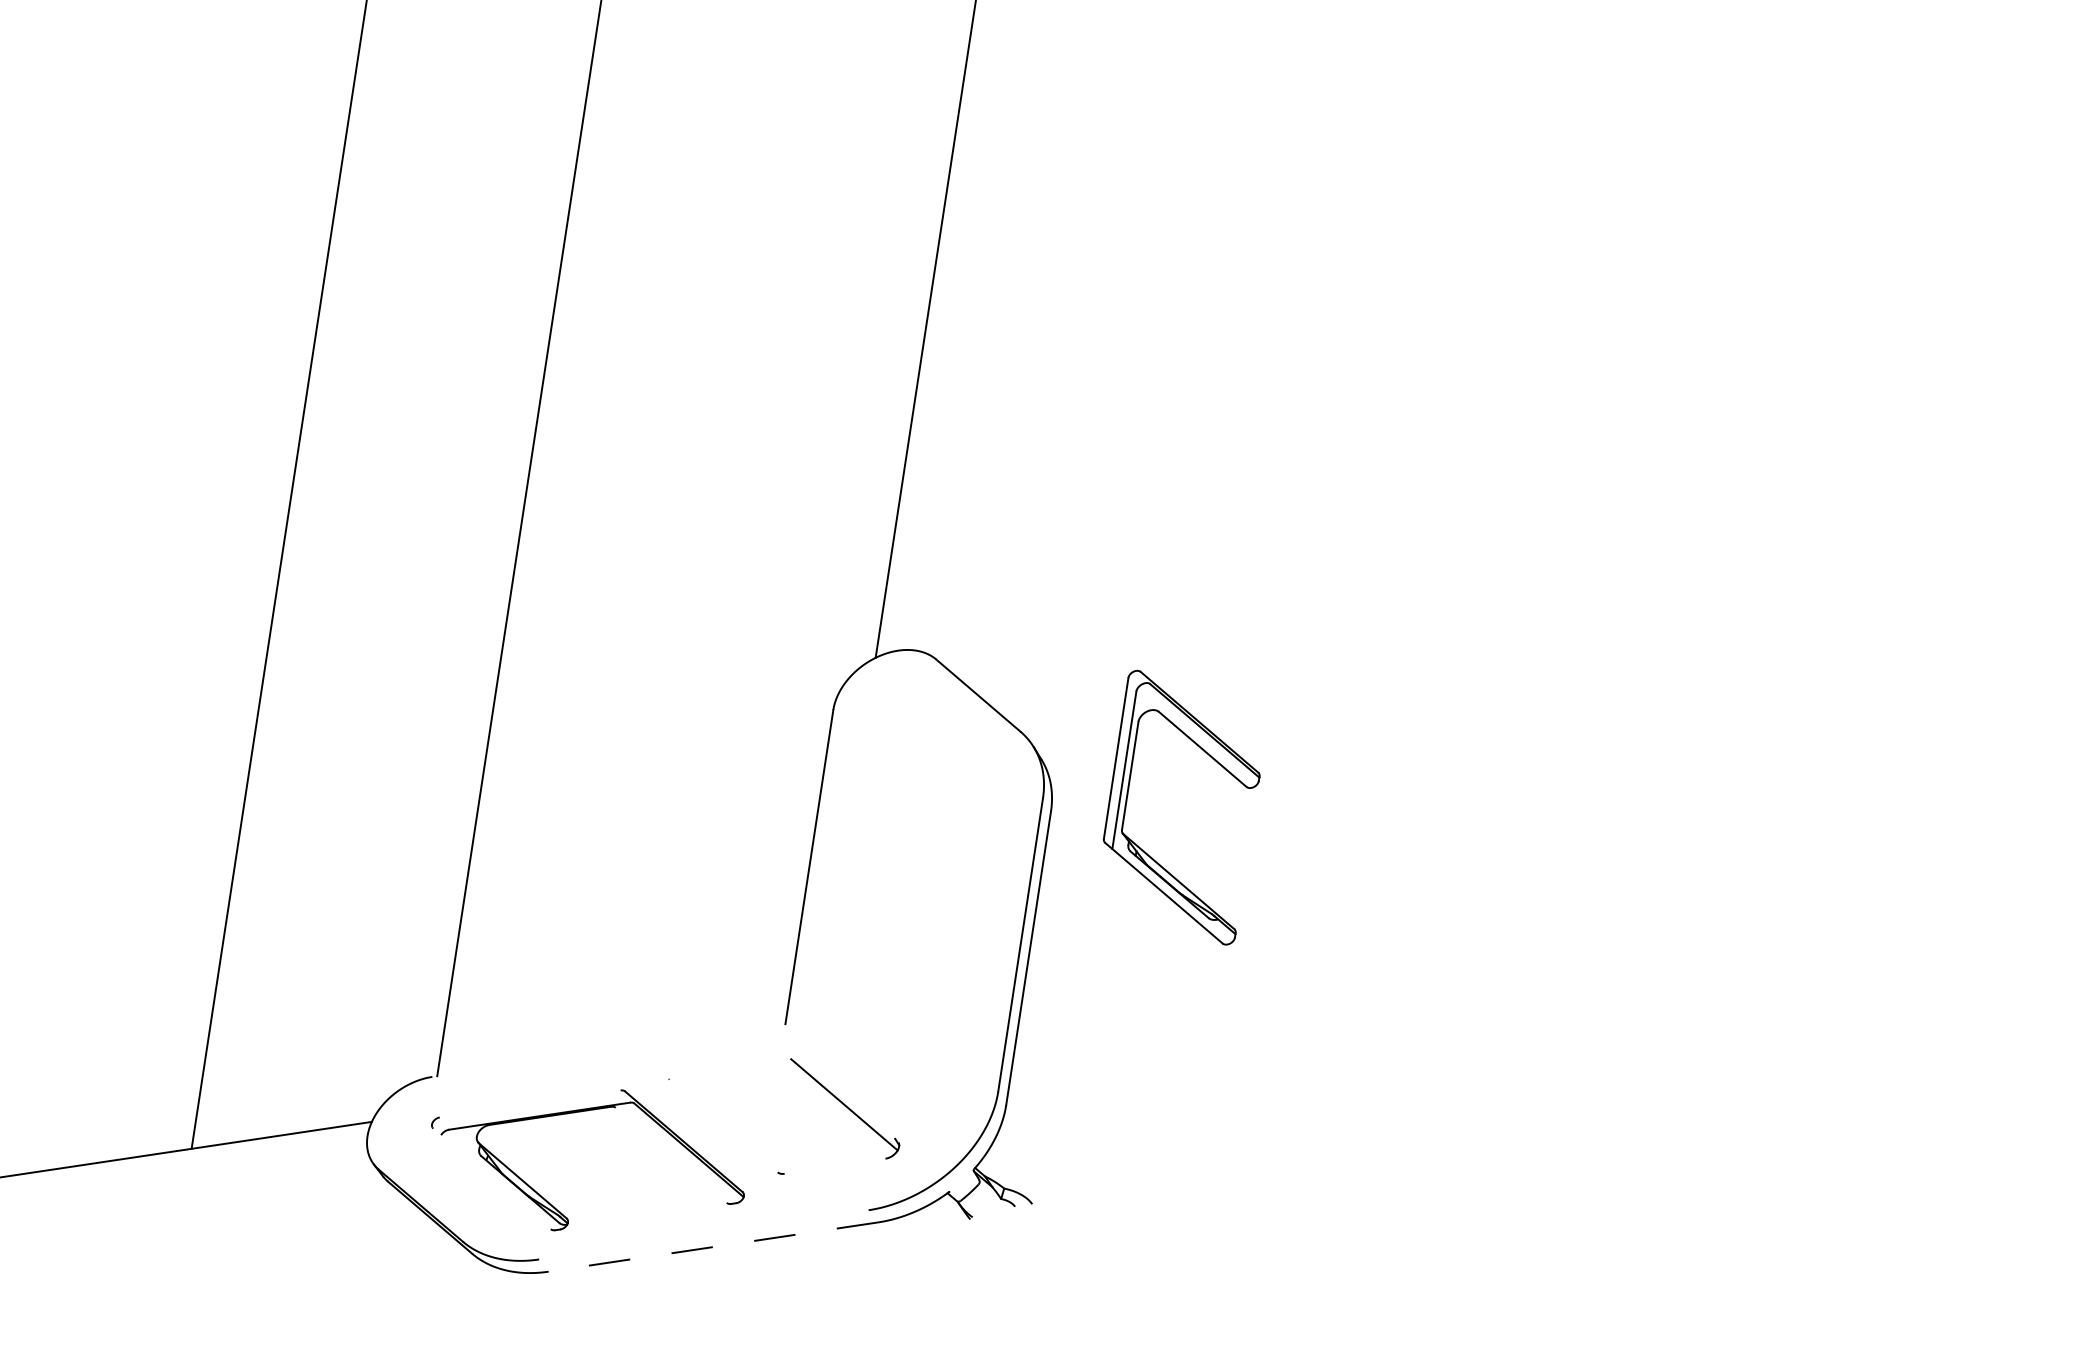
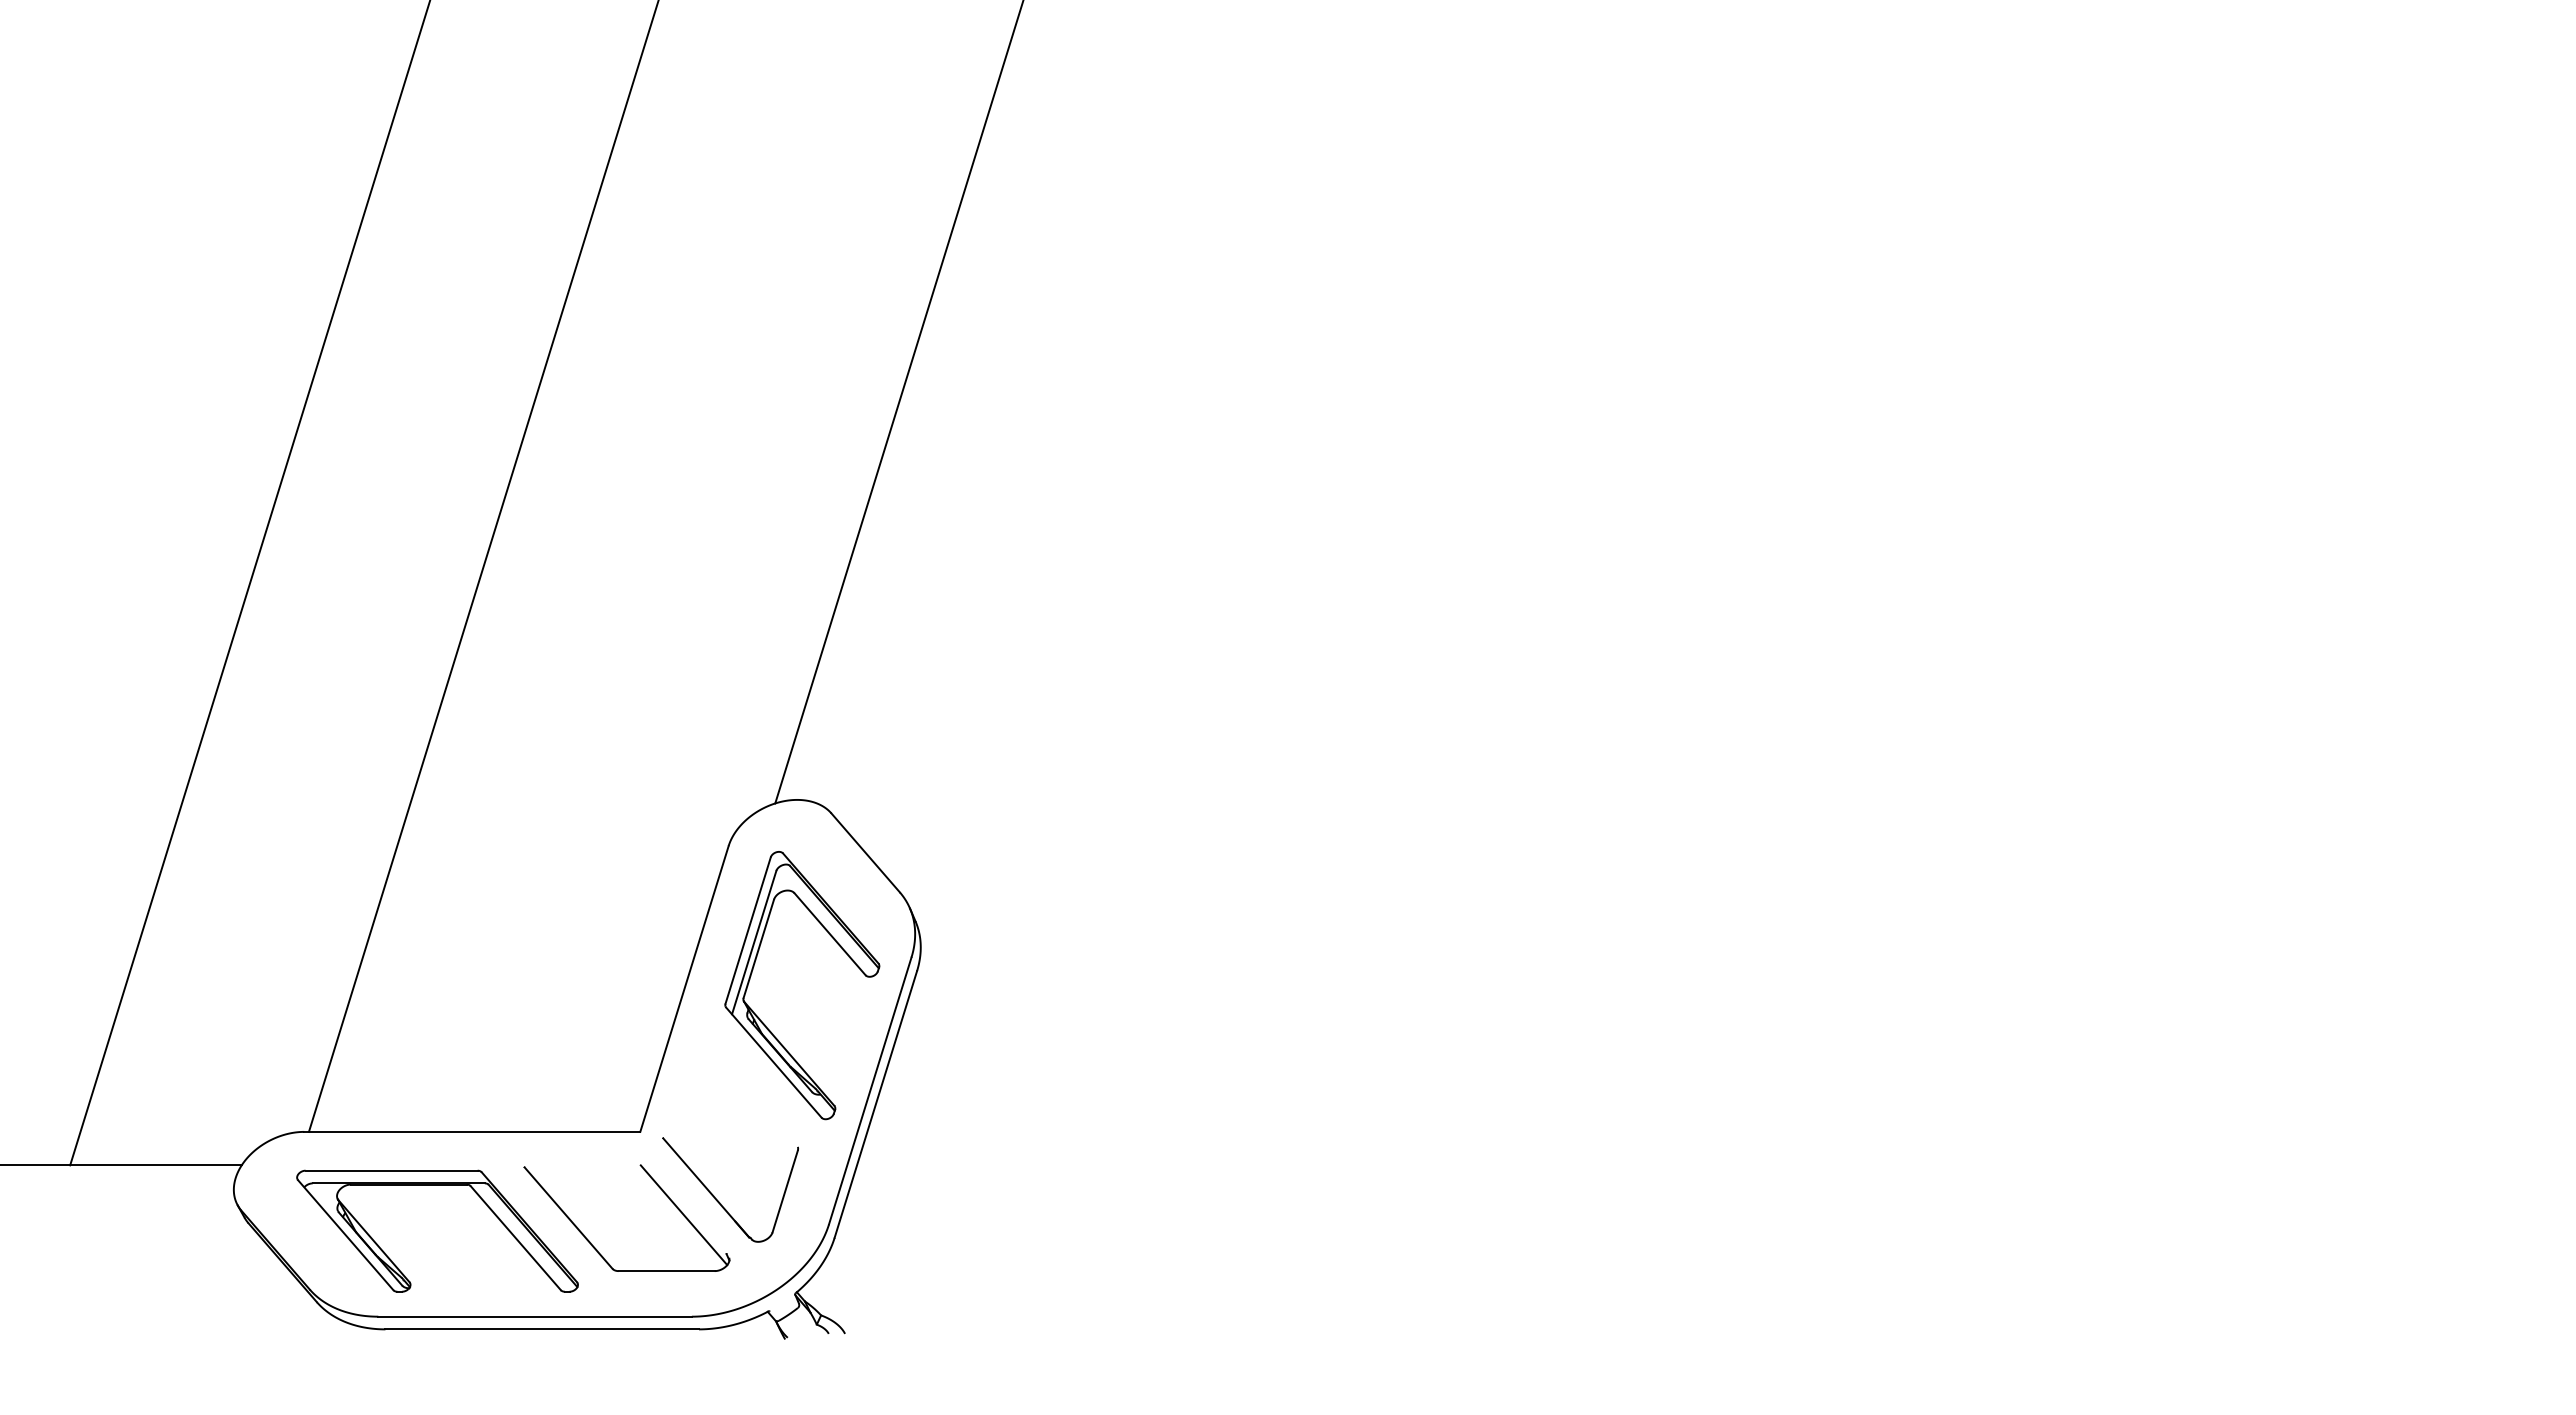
part: (1128, 799) -> (753, 970), moved
line: (609, 1050) -> (472, 1131), added
part: (878, 1083) -> (718, 1200), added
line: (530, 1103) -> (391, 1170), added
line: (723, 1125) -> (568, 1217), added
line: (671, 1155) -> (515, 1238), added
line: (834, 1166) -> (666, 1271), added
line: (491, 1179) -> (345, 1235), added
line: (703, 1234) -> (534, 1316), added
line: (713, 1247) -> (542, 1329), dashed -> solid

